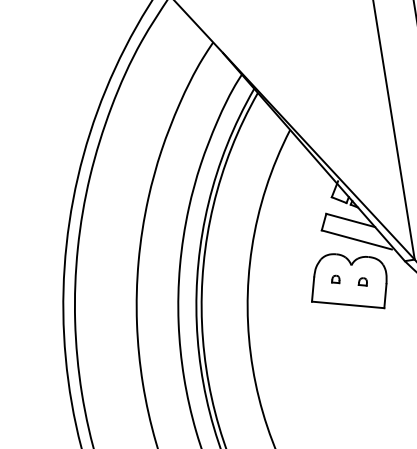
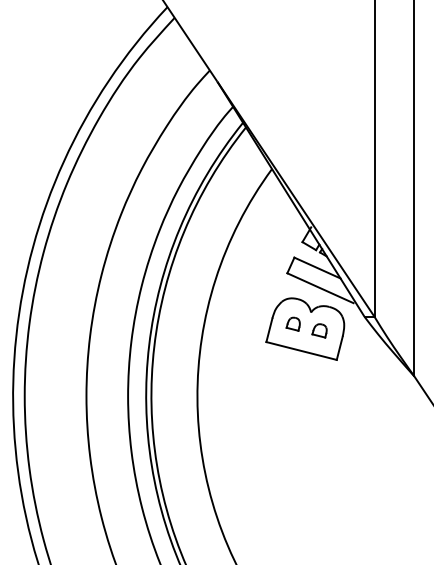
part: (334, 279) -> (292, 323), size x1.67
part: (362, 281) -> (319, 330), size x1.67

